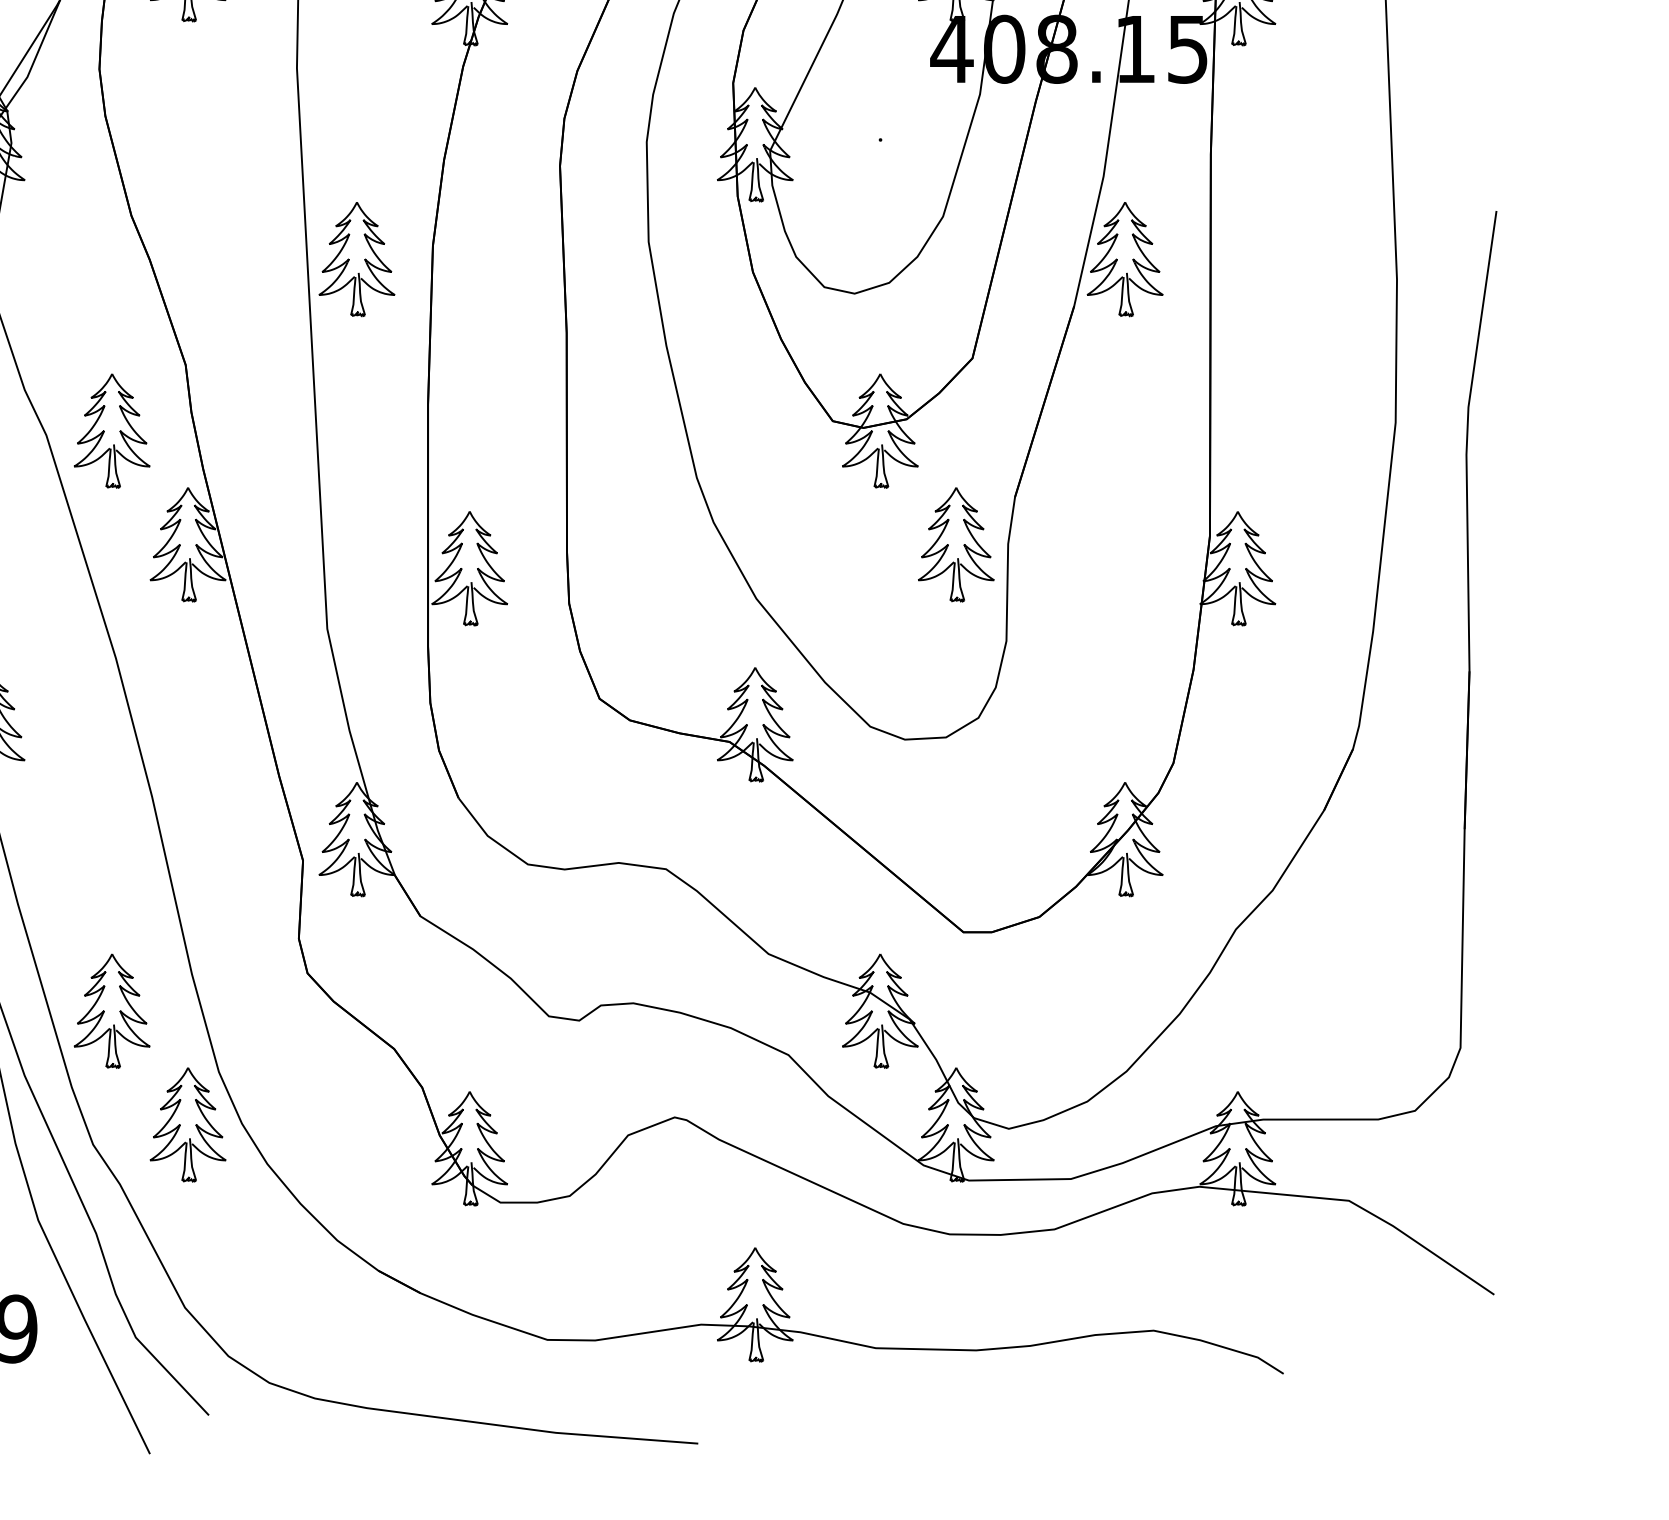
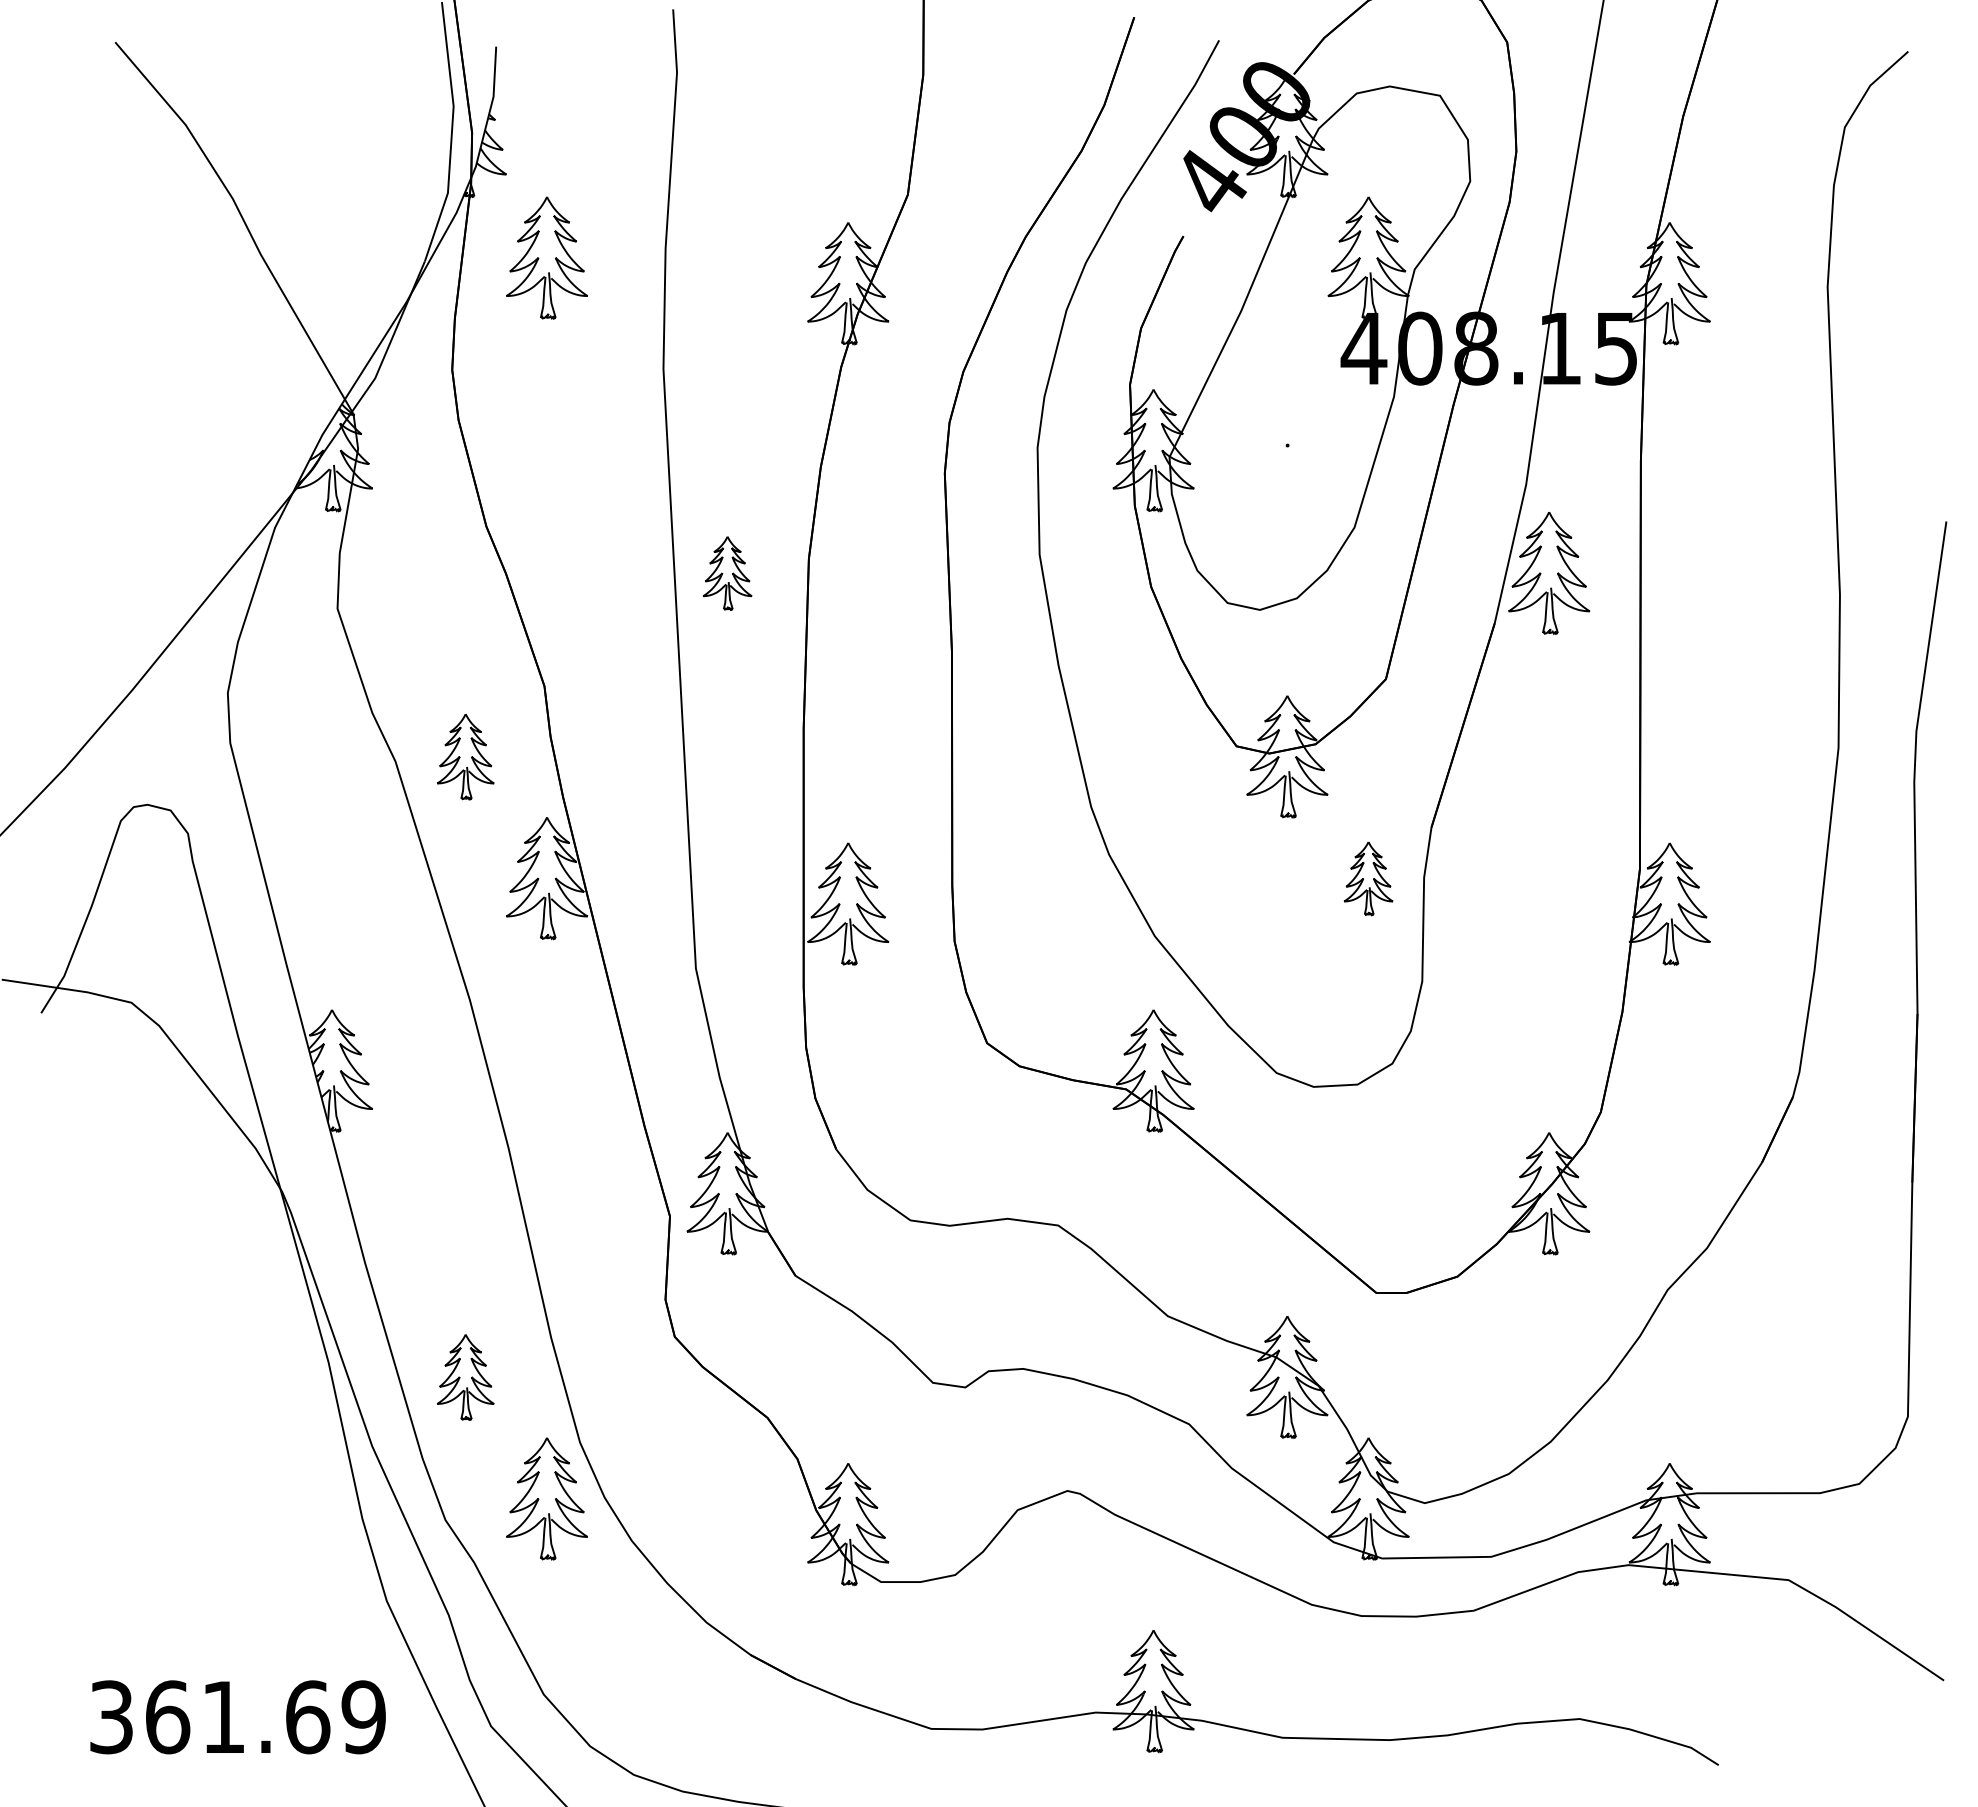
part: (356, 259) -> (727, 573), size x0.6
part: (111, 430) -> (465, 756), size x0.7
part: (956, 544) -> (1368, 878), size x0.6
part: (111, 1011) -> (465, 1377), size x0.7

